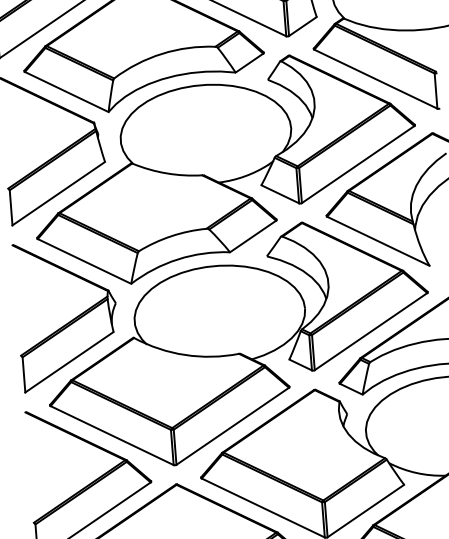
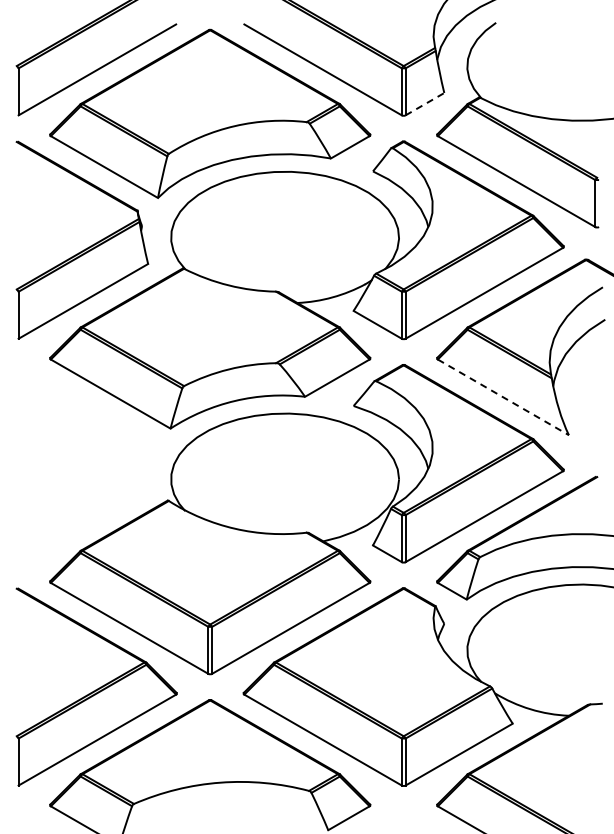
line: (303, 26) -> (425, 103), solid -> dashed
line: (378, 241) -> (503, 397), solid -> dashed
part: (70, 320) -> (86, 471), removed

